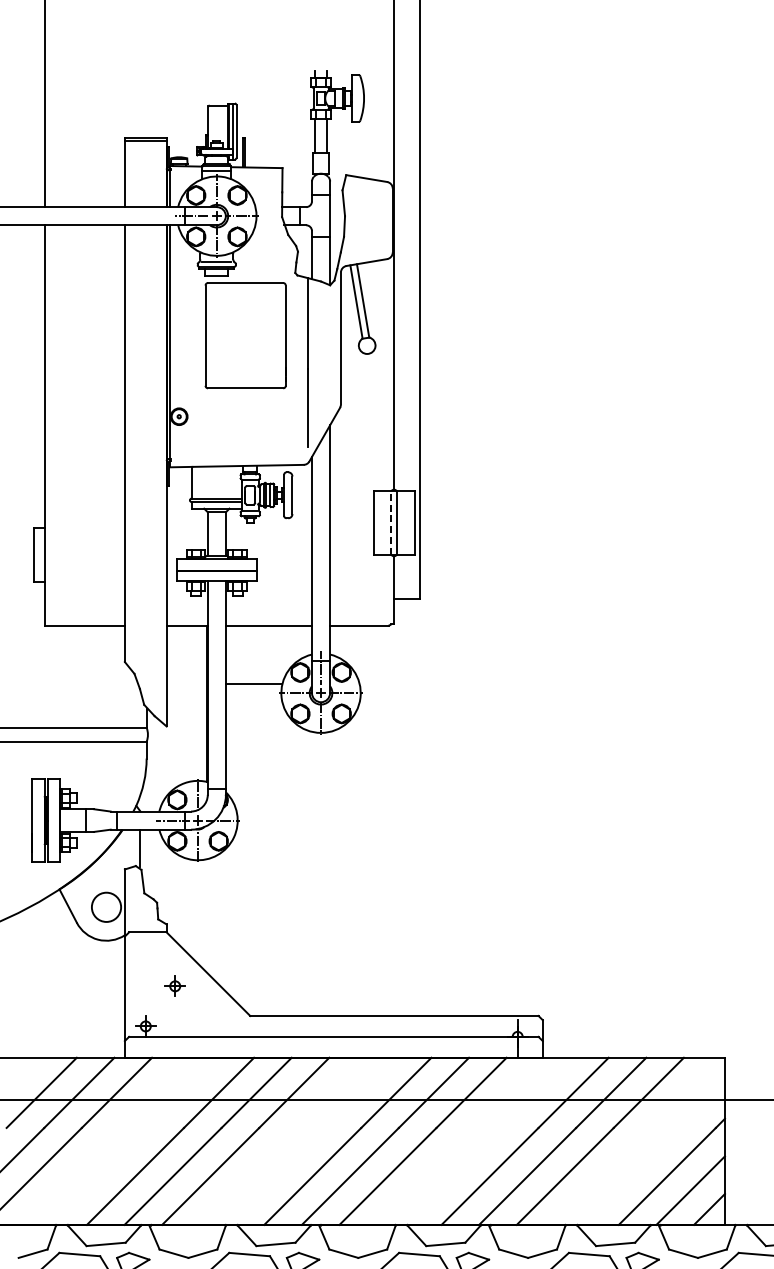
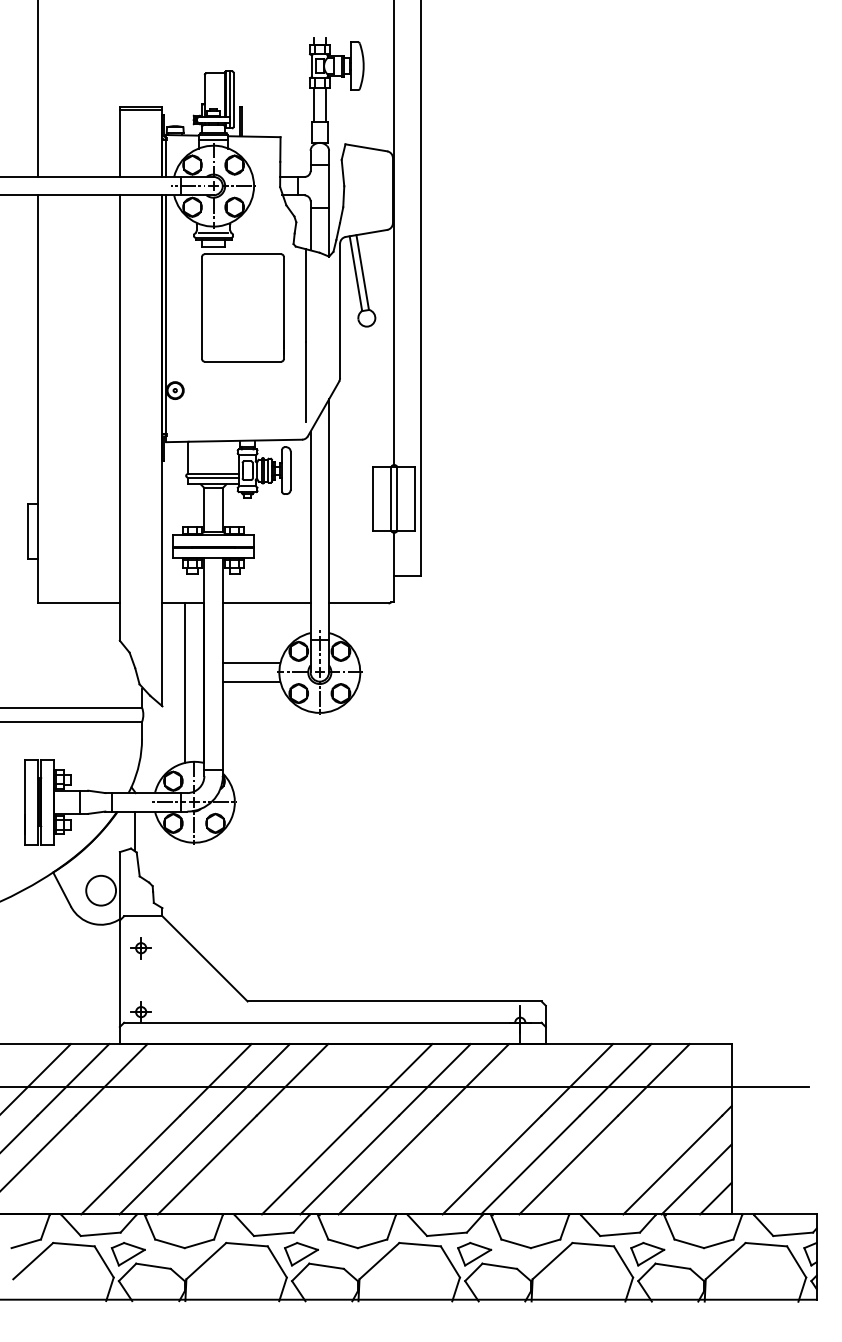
line: (391, 522) -> (391, 498), dashed -> solid
line: (254, 702) -> (251, 681), added
line: (189, 703) -> (185, 682), added
part: (174, 986) -> (140, 948), moved

